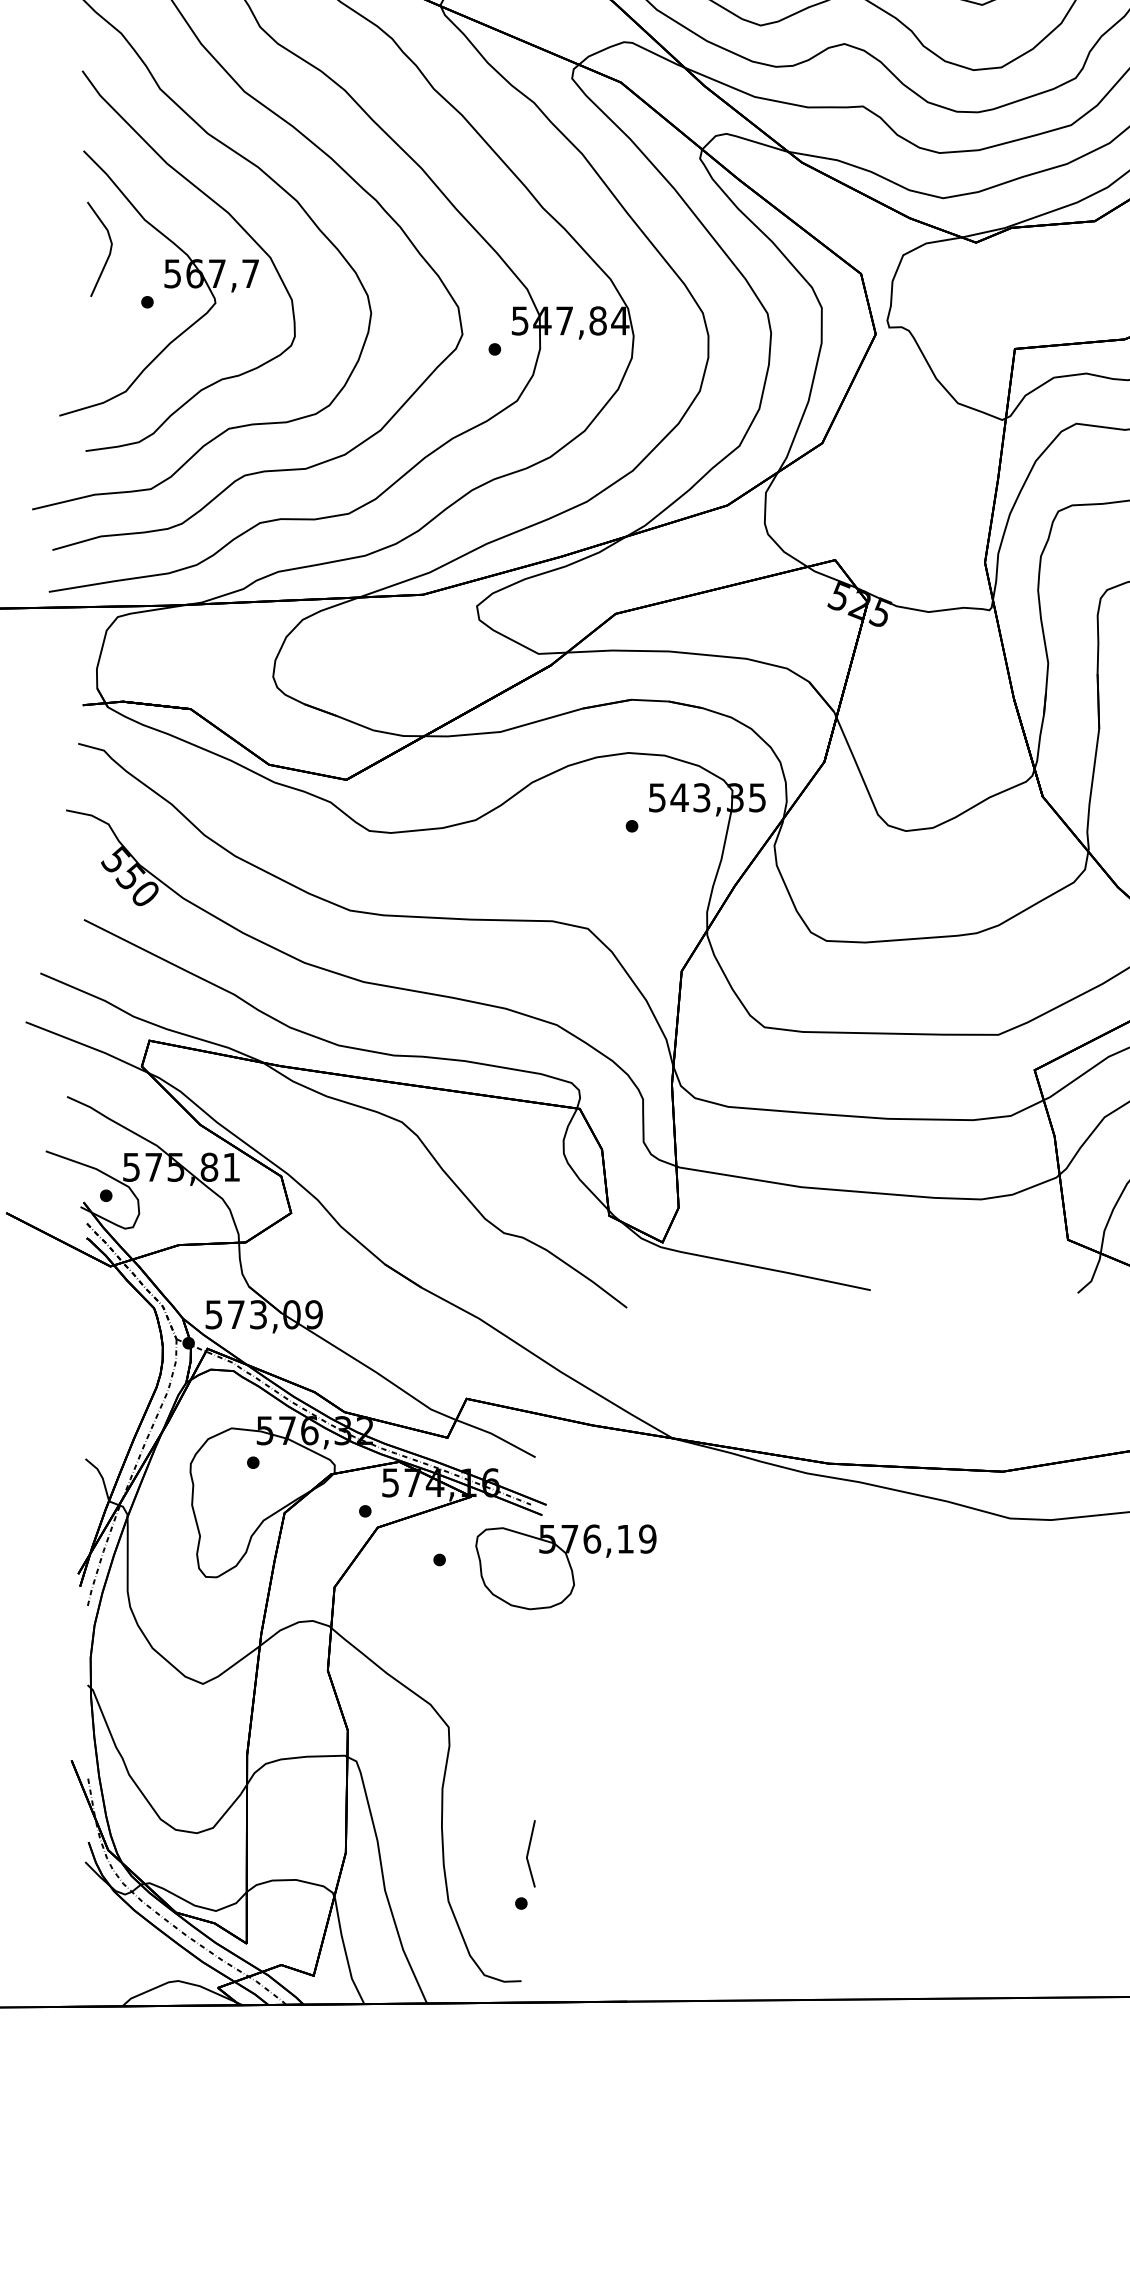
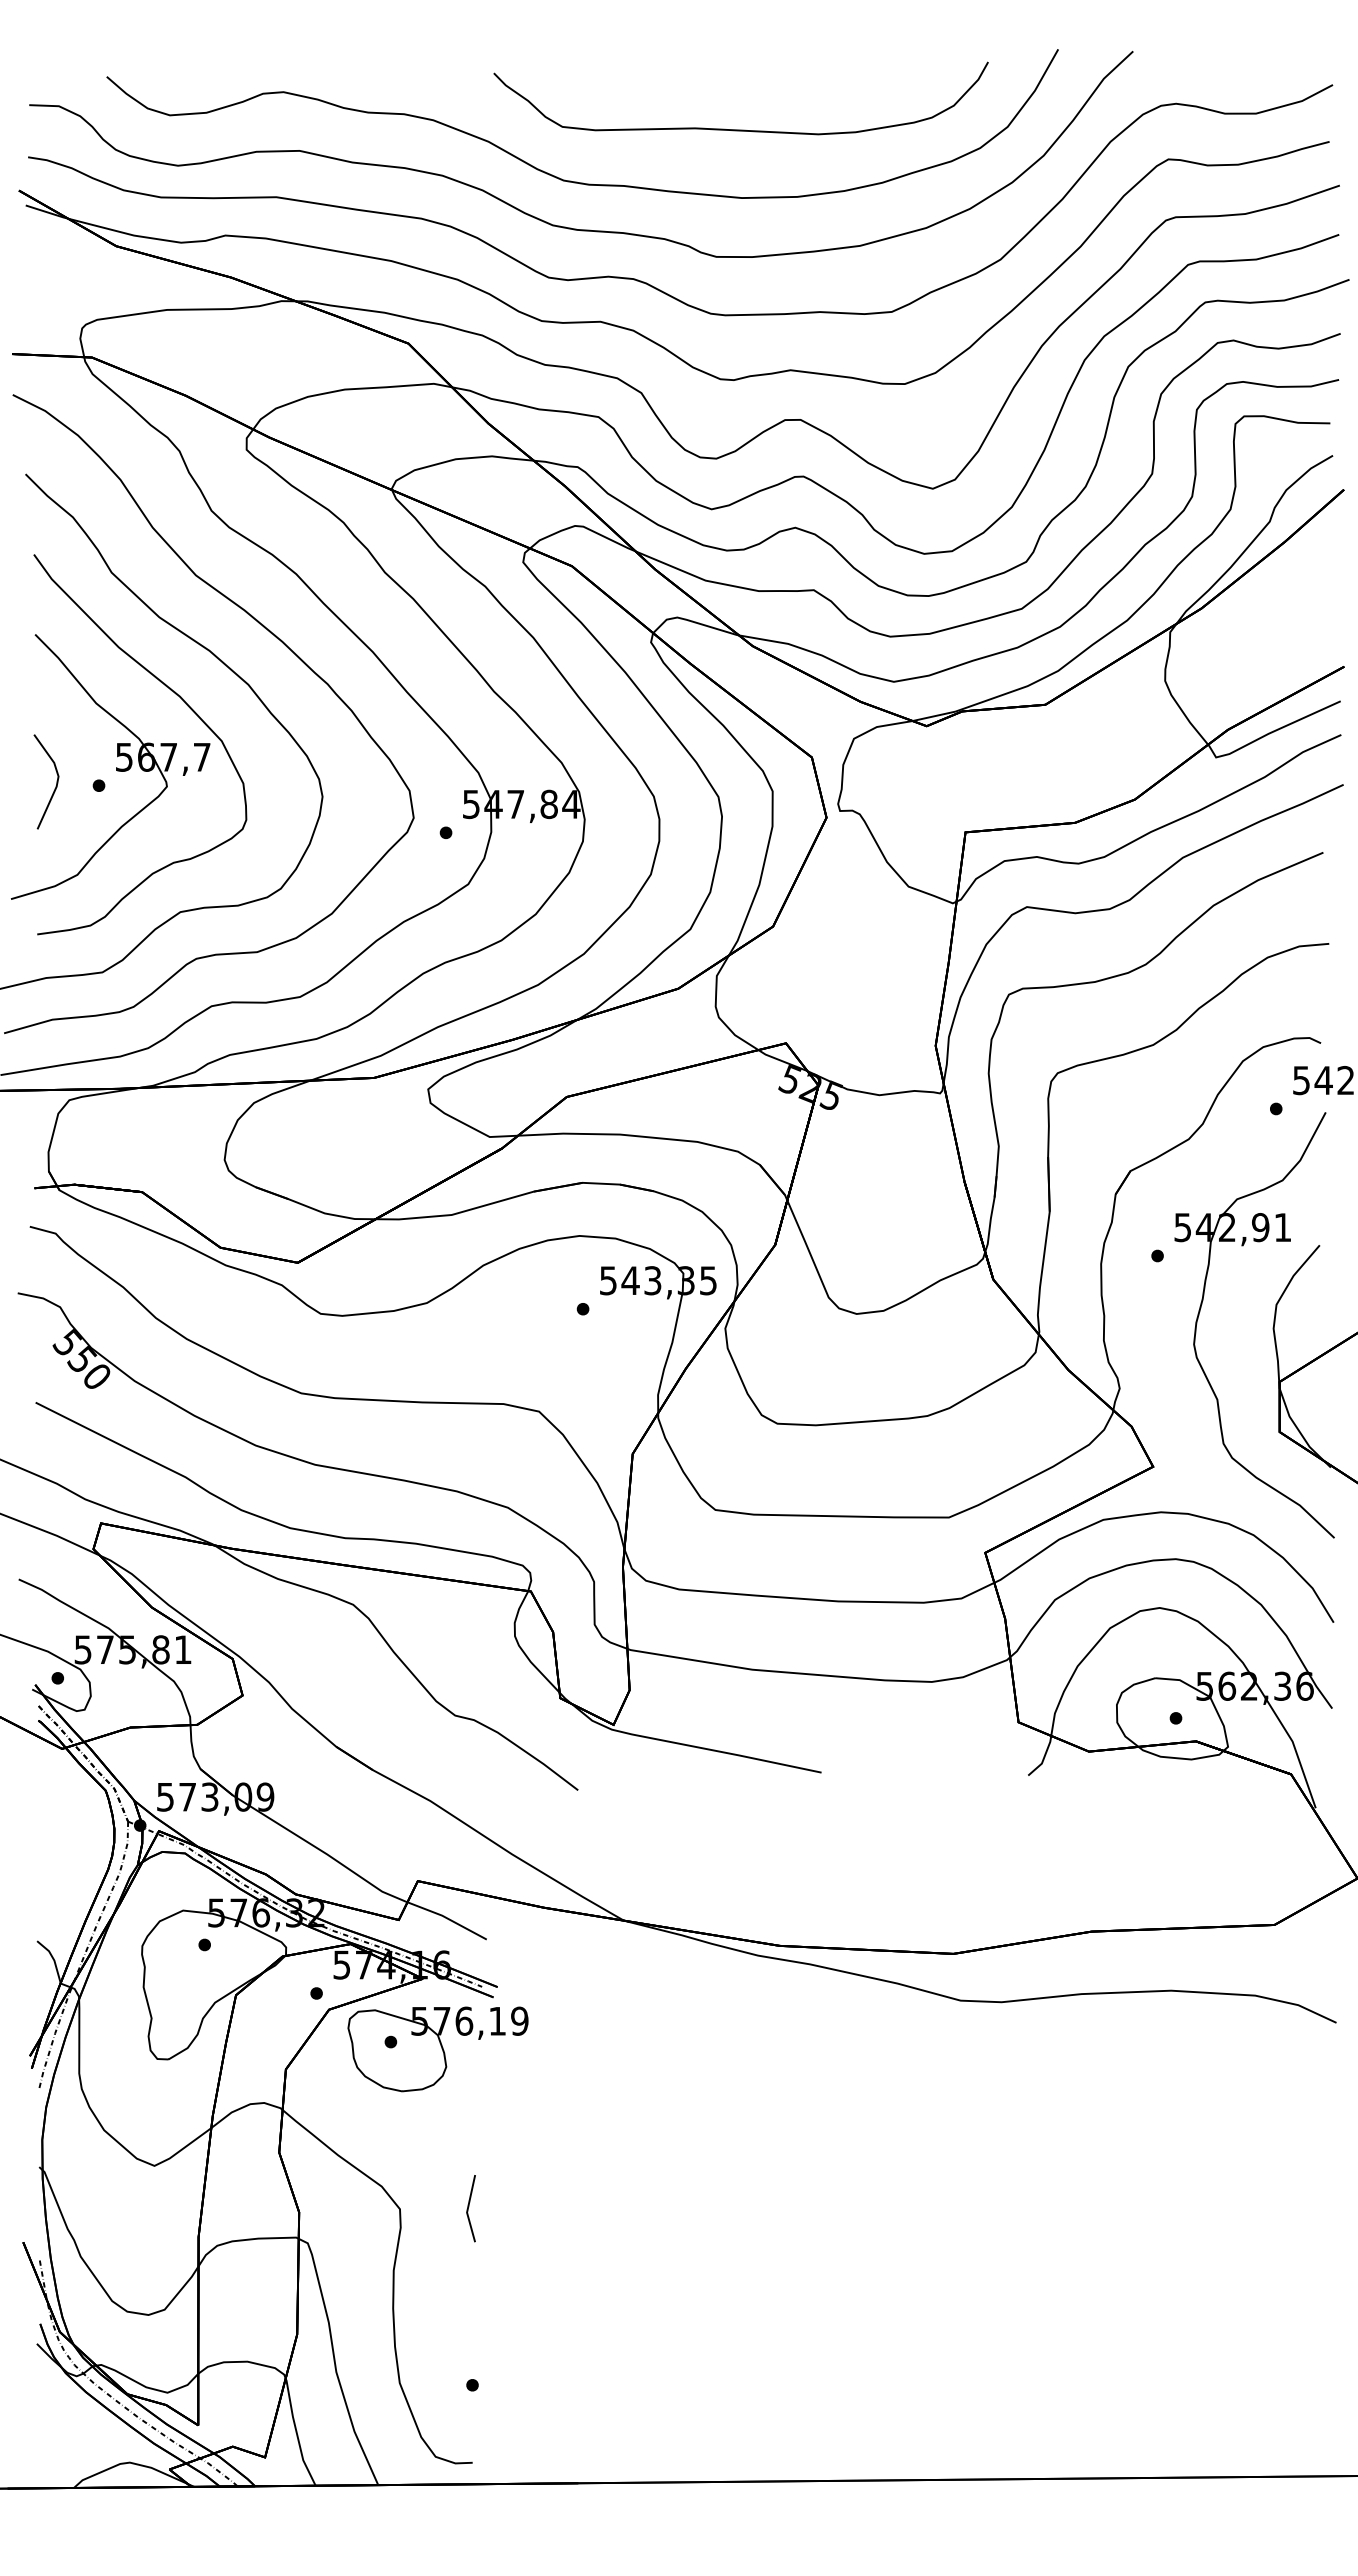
line: (109, 248) -> (56, 781), moved
part: (565, 1567) -> (437, 2049), moved
line: (529, 1852) -> (469, 2207), moved

